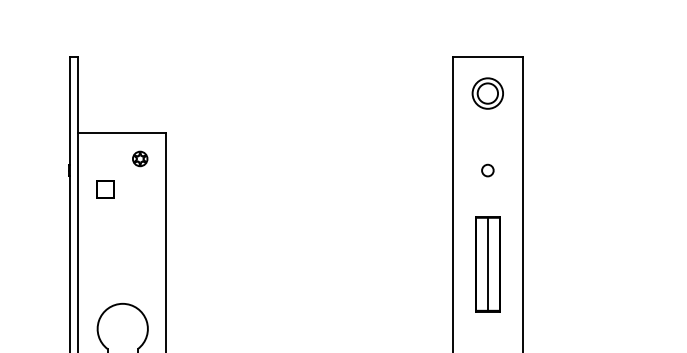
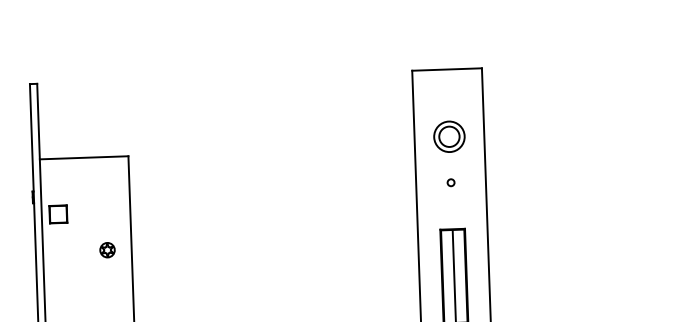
part: (487, 93) -> (449, 136), moved
part: (140, 158) -> (107, 249), moved
circle: (487, 170) -> (450, 182), size x0.6
part: (105, 189) -> (58, 214), moved

